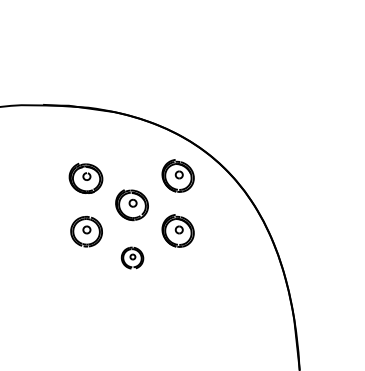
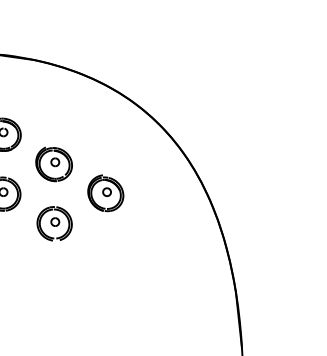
part: (177, 175) -> (105, 131), removed
part: (132, 257) -> (54, 223), size x1.43

